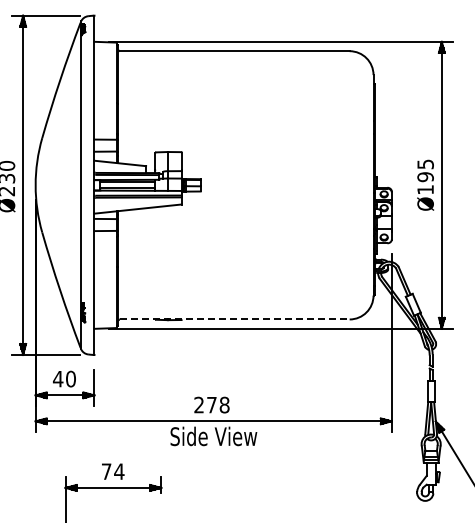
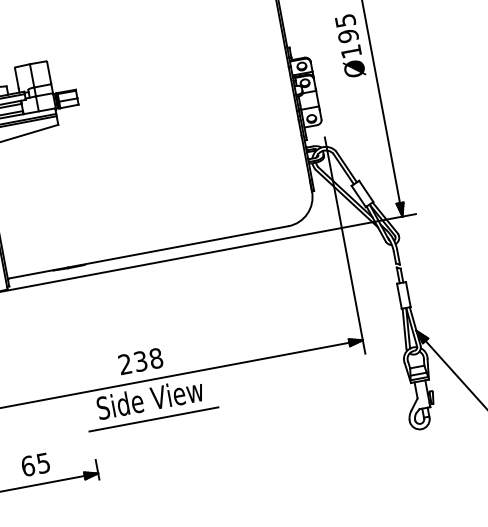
line: (234, 319) -> (148, 252), dashed -> solid
text: (211, 404) -> (140, 360), 278 -> 238
line: (213, 453) -> (153, 419), added
text: (112, 471) -> (35, 464), 74 -> 65

